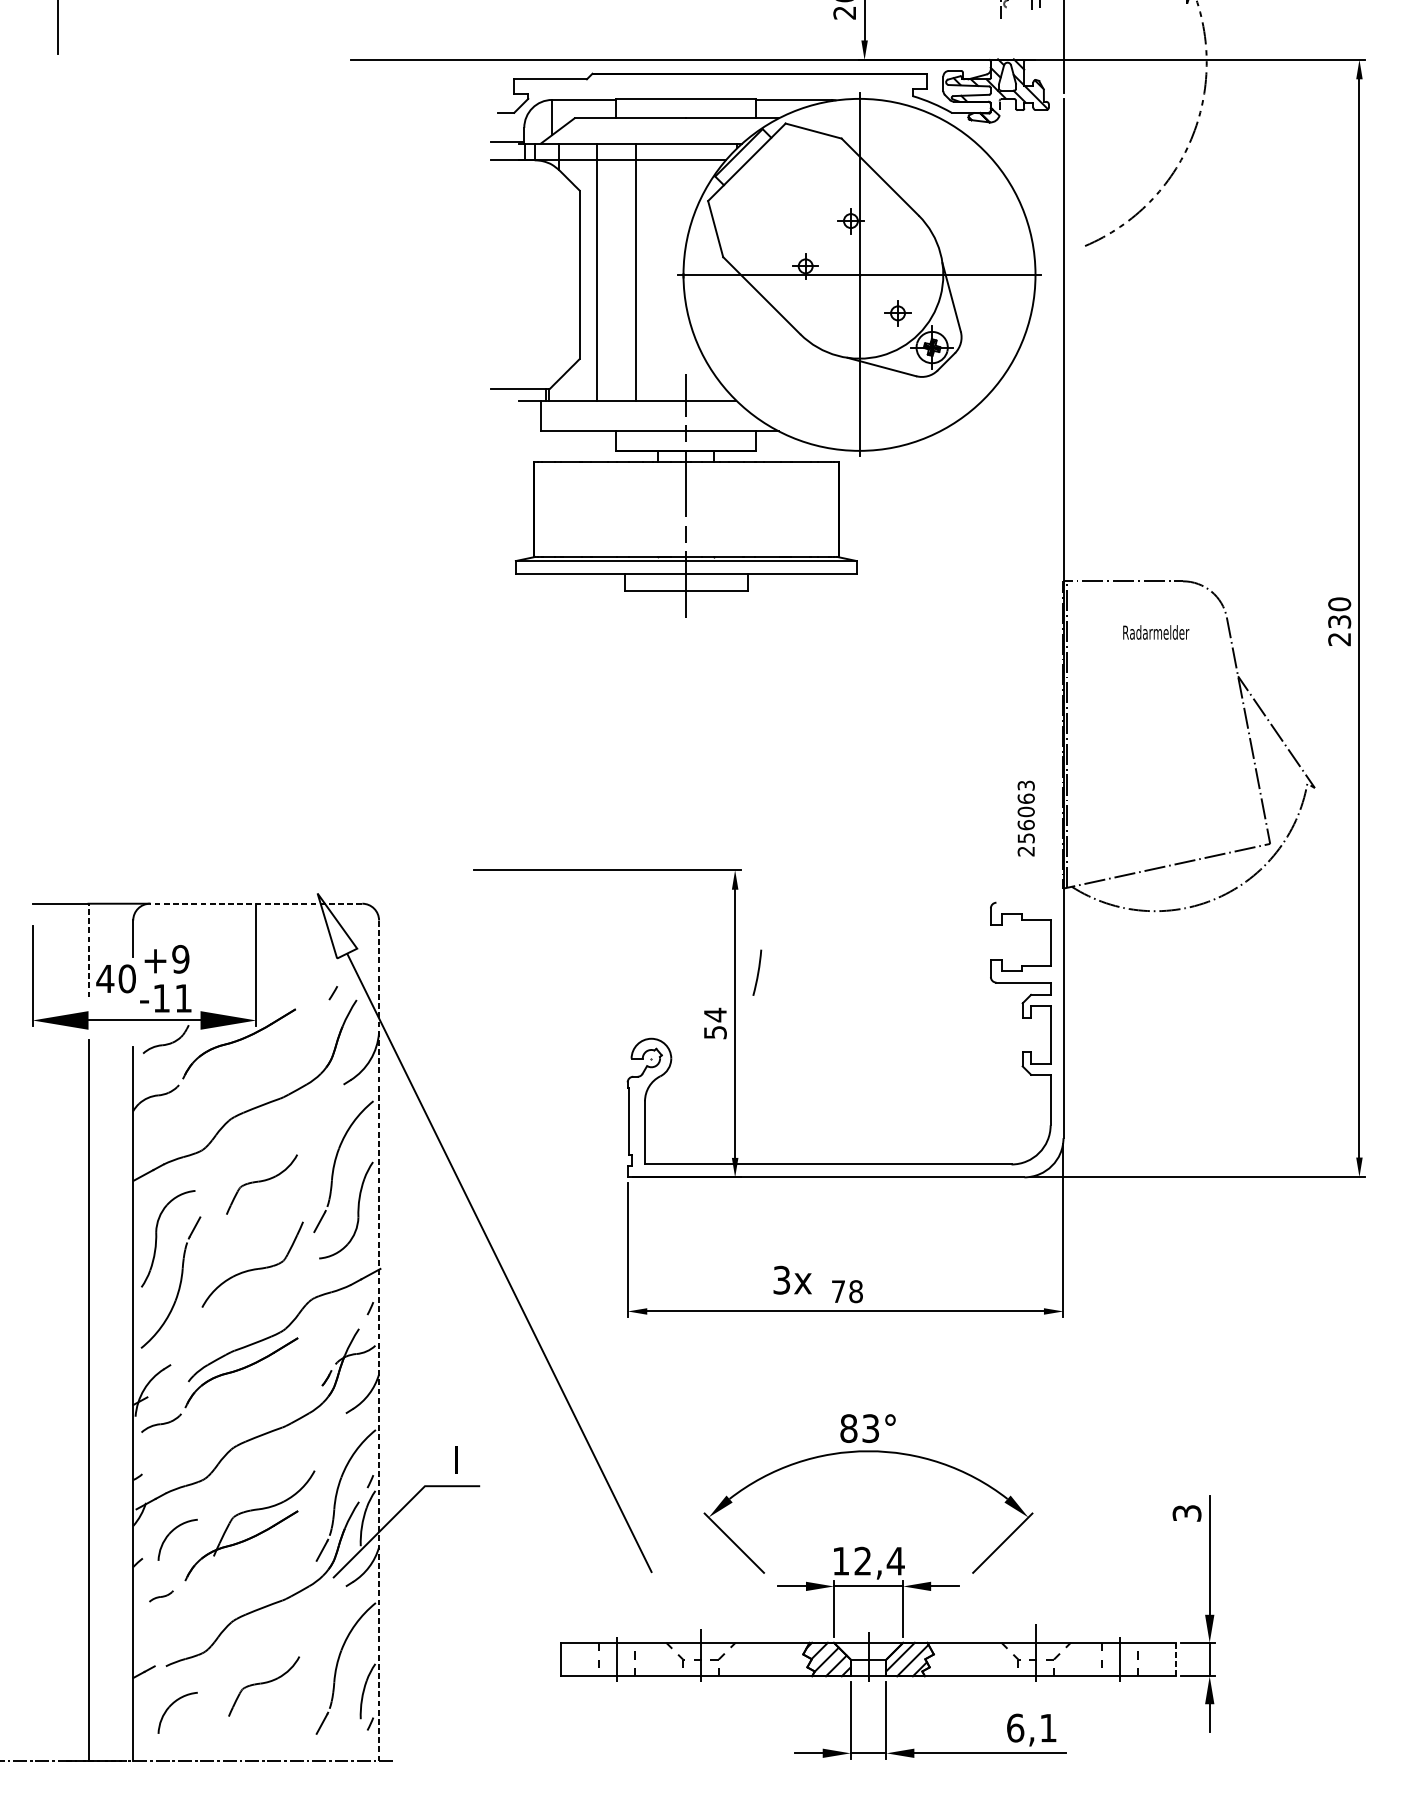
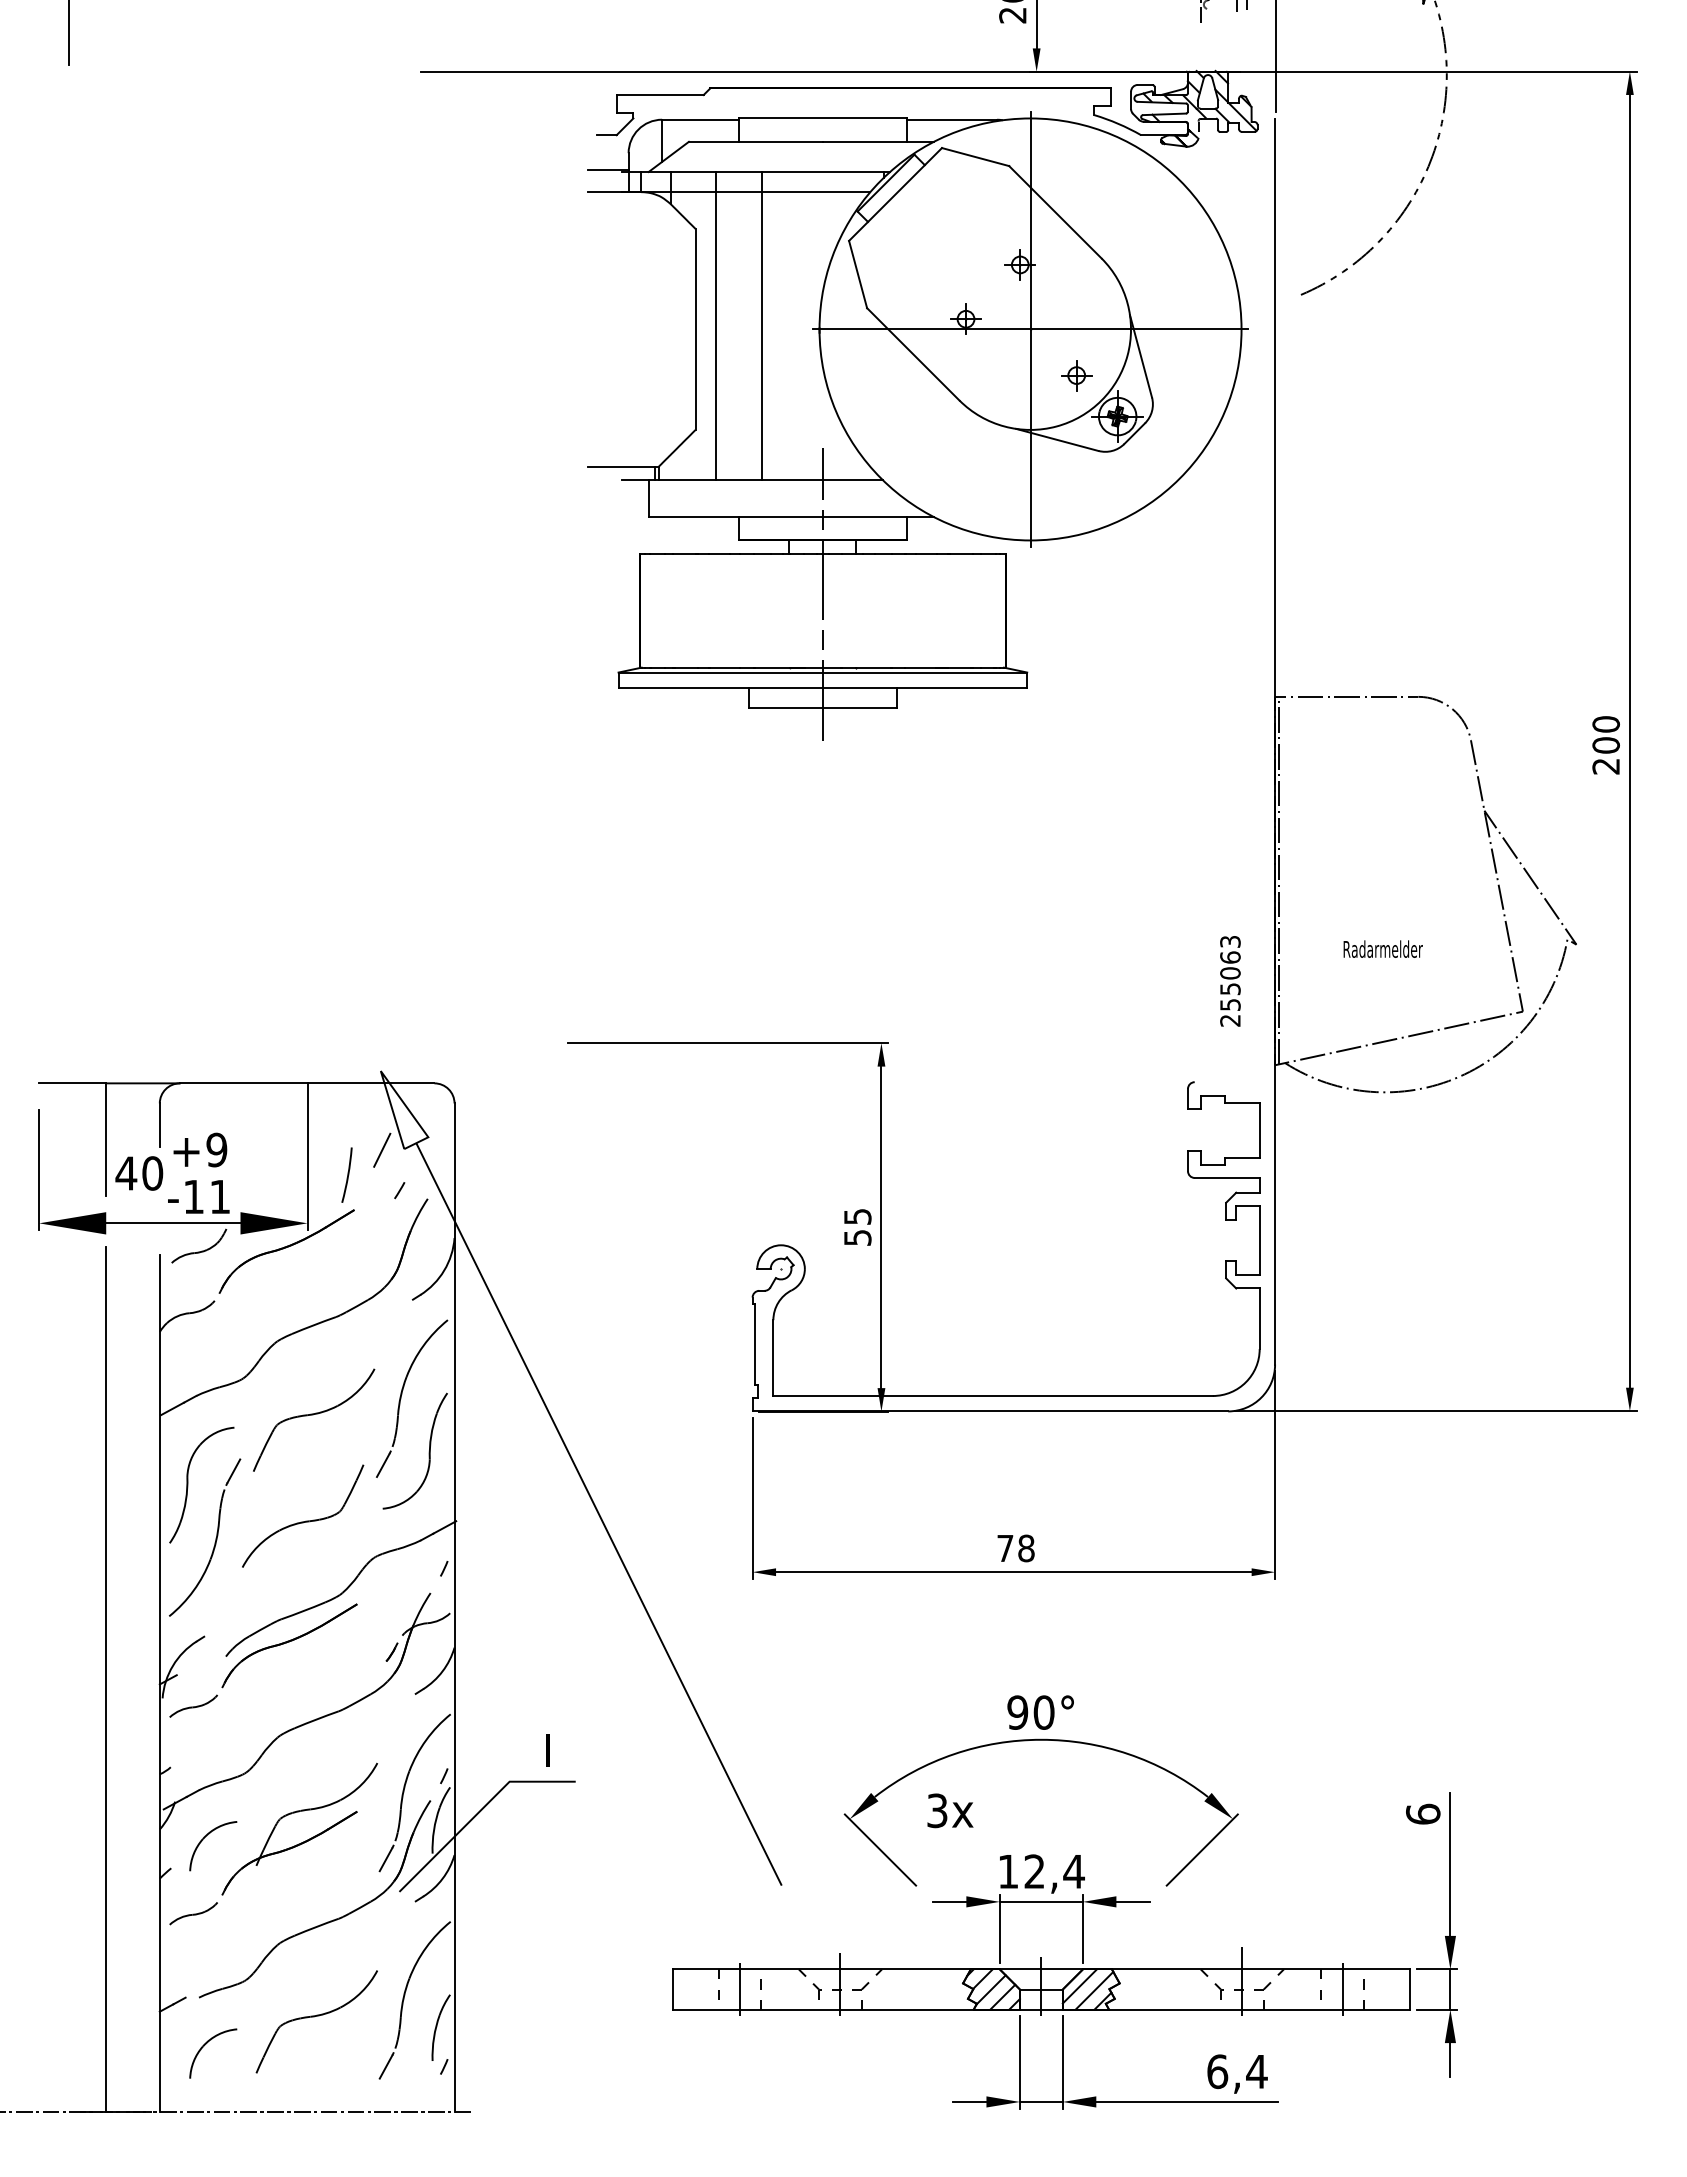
text: (1339, 621) -> (1605, 745), 230 -> 200
text: (1155, 631) -> (1382, 948), moved
text: (1026, 824) -> (1230, 988), 256063 -> 255063
line: (255, 903) -> (306, 1083), dashed -> solid
line: (88, 950) -> (106, 1139), dashed -> solid
line: (318, 958) -> (382, 1149), added
arc: (757, 972) -> (347, 1174), moved
text: (715, 1014) -> (857, 1216), 54 -> 55
part: (262, 1184) -> (314, 1419), size x1.43
text: (792, 1280) -> (950, 1810), moved
line: (379, 1340) -> (454, 1607), dashed -> solid
text: (859, 1428) -> (1030, 1712), 83° -> 90°
text: (1187, 1512) -> (1423, 1813), 3 -> 6
part: (161, 1596) -> (193, 1913), size x1.67
line: (1175, 1660) -> (1409, 1990), dashed -> solid
part: (263, 1686) -> (316, 2021), size x1.43
text: (1047, 1727) -> (1256, 2071), 6,1 -> 6,4

